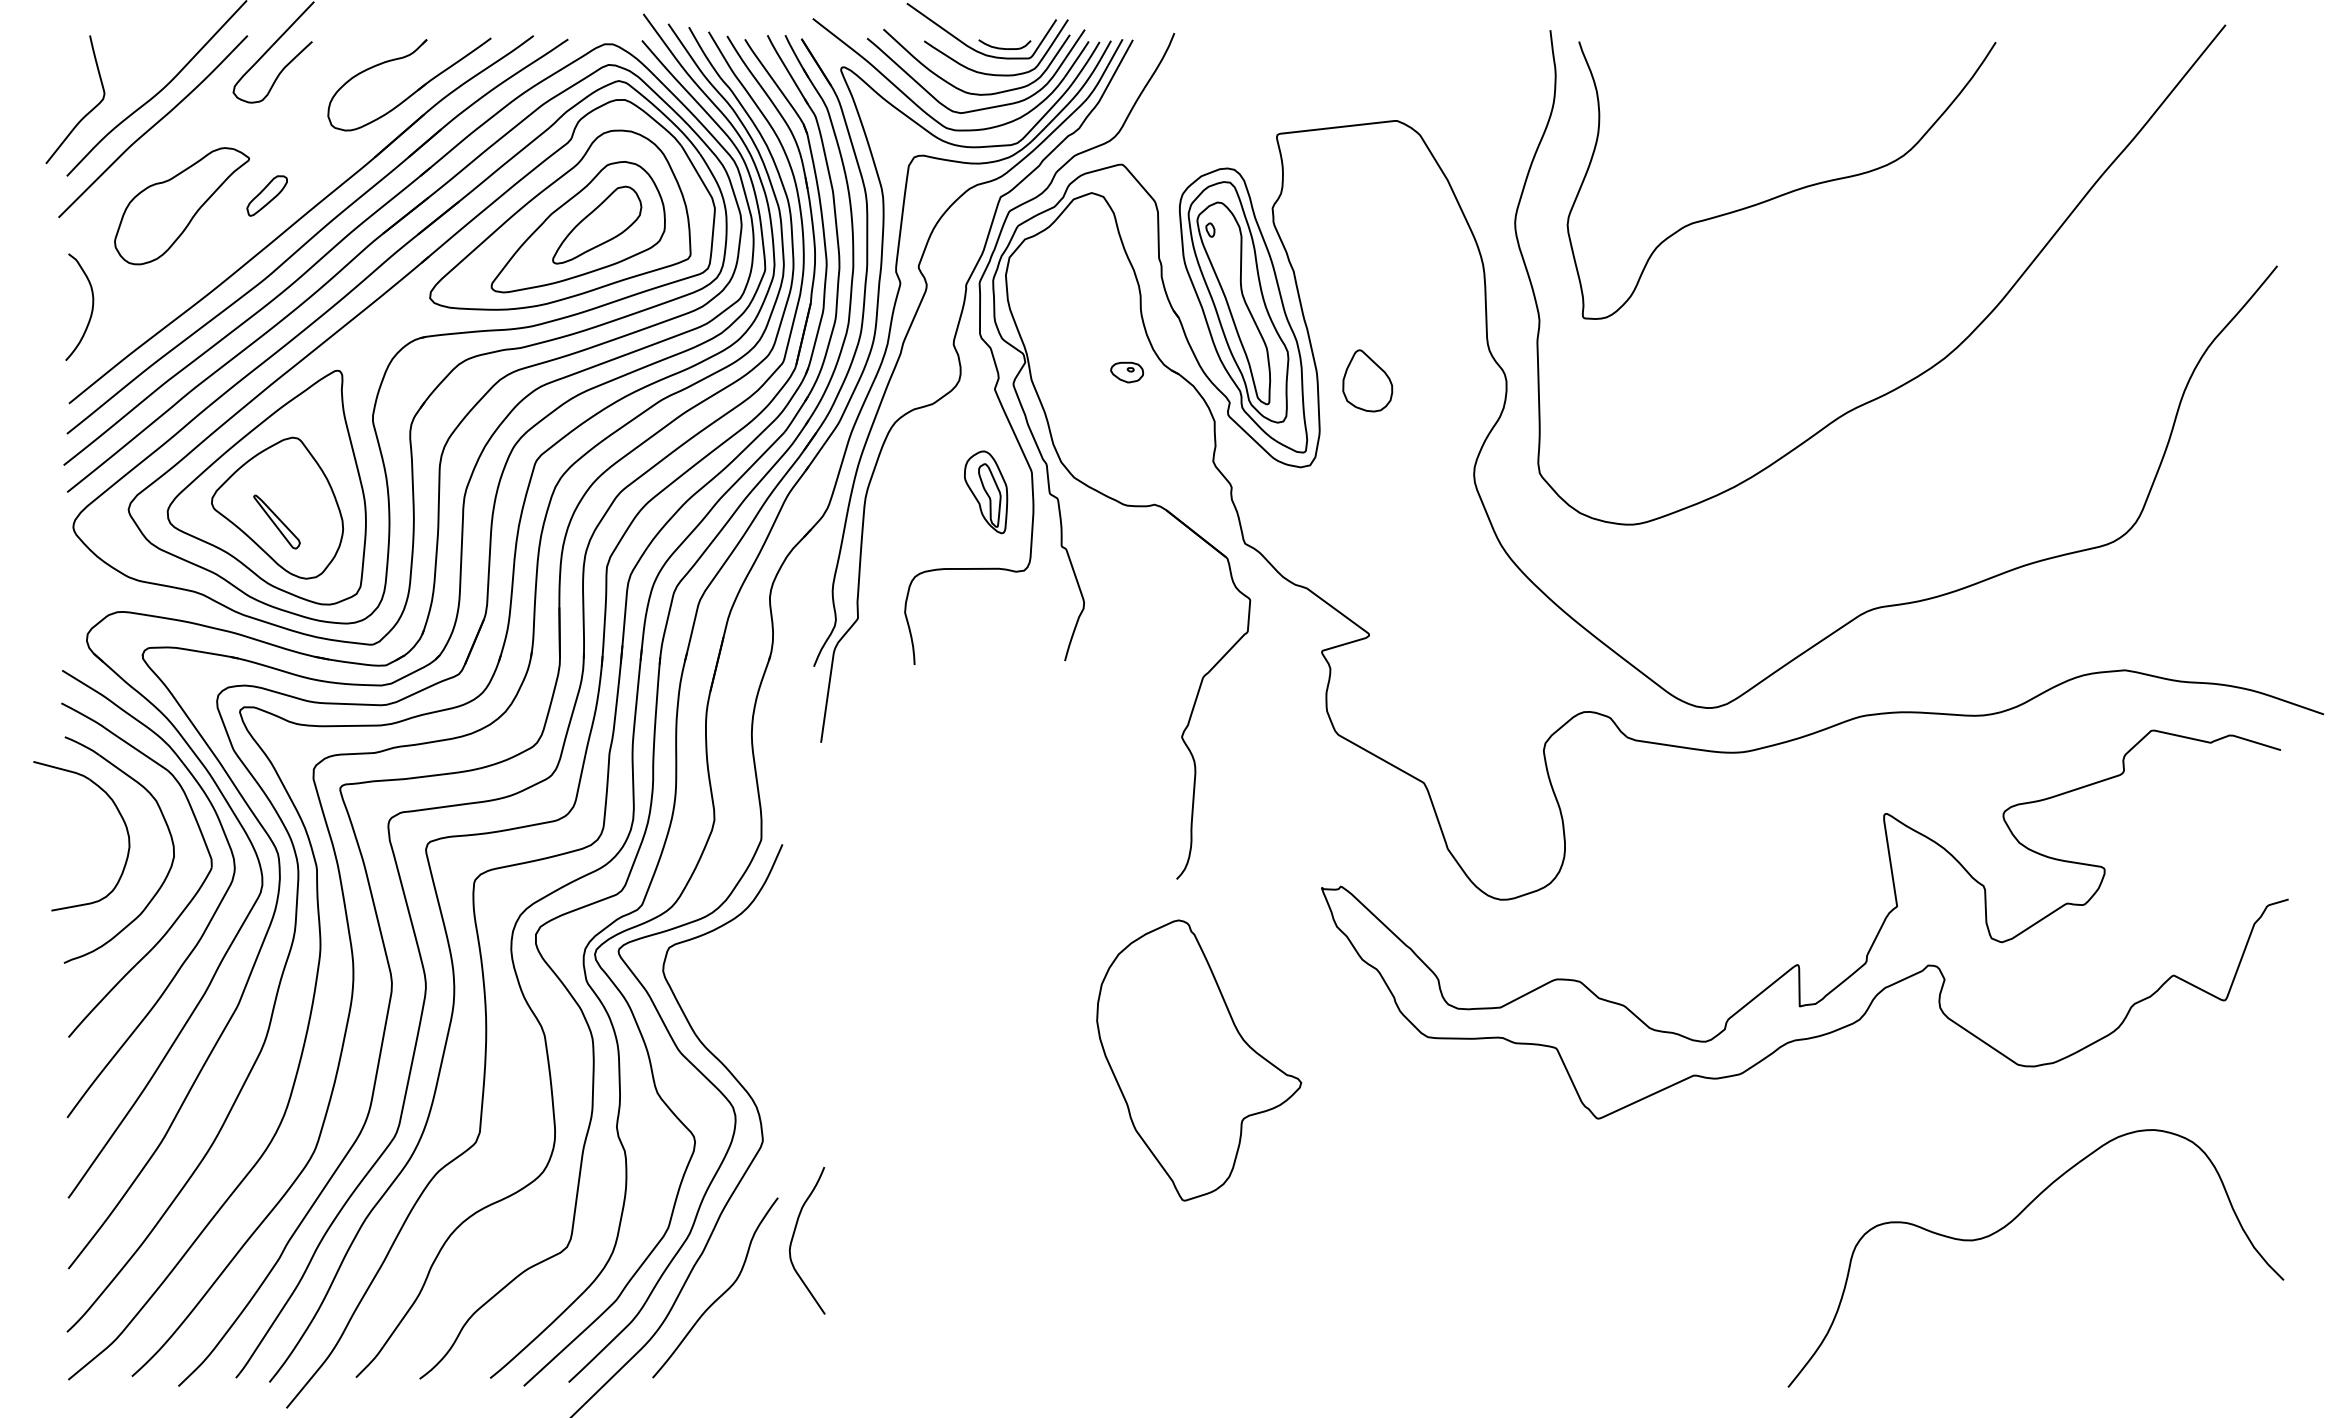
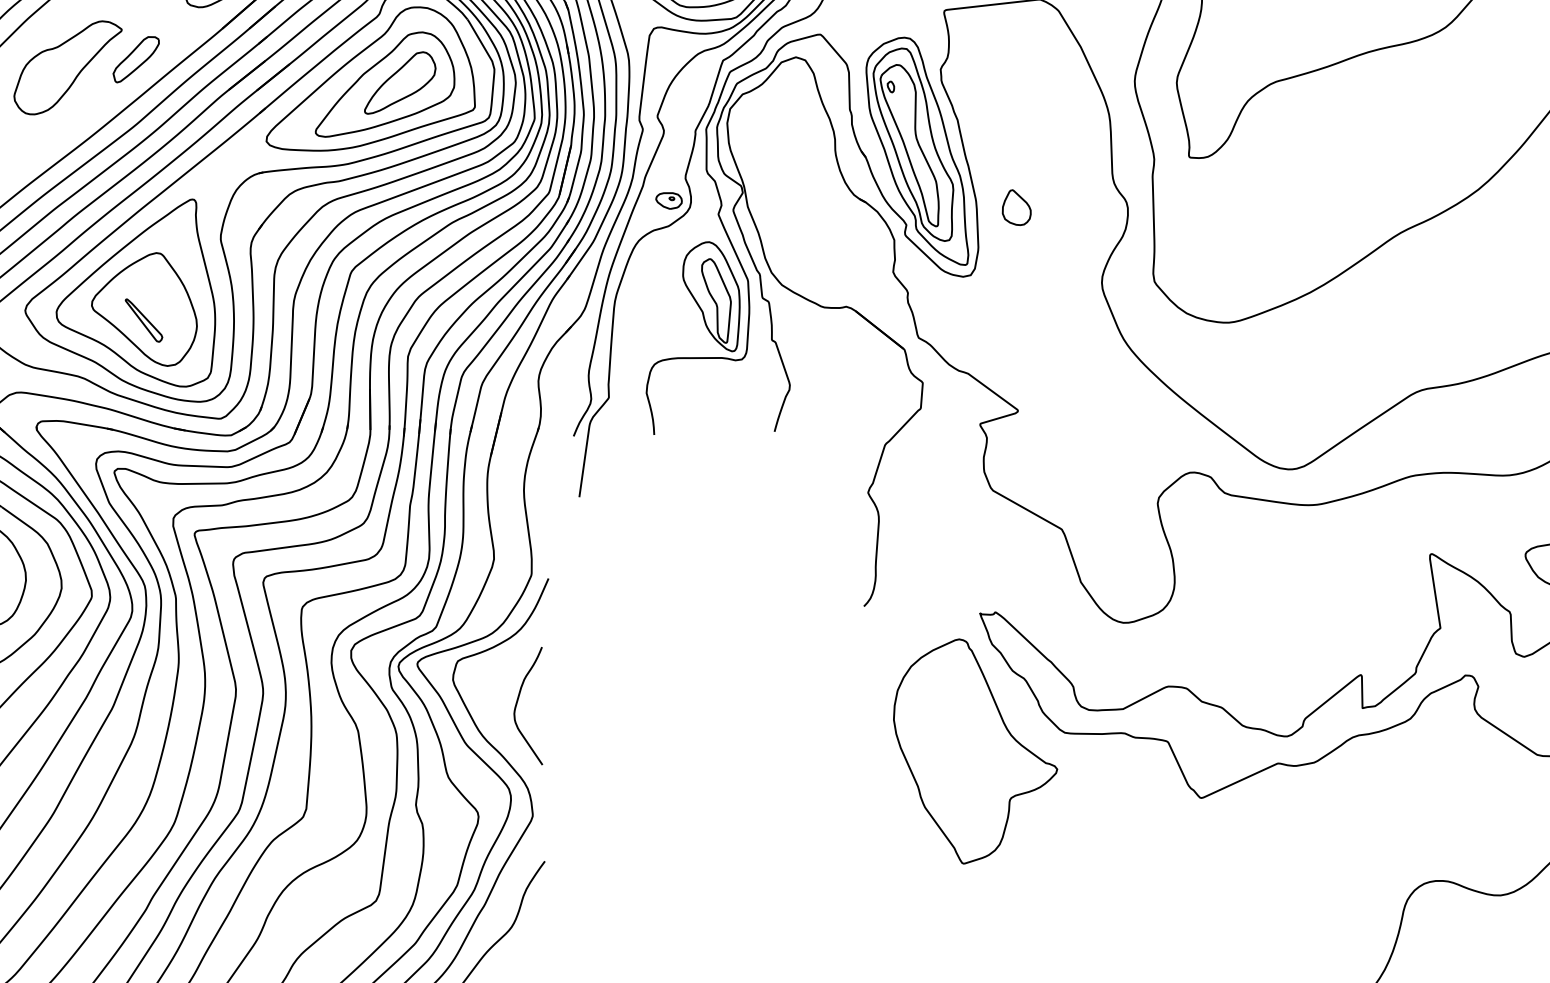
part: (266, 195) -> (135, 59), size x1.43
part: (1127, 372) -> (669, 200), moved
part: (1367, 380) -> (1016, 207), size x0.71
part: (985, 492) -> (710, 296), size x1.67
part: (1199, 1060) -> (975, 751), moved
curve: (794, 1235) -> (518, 701), moved

